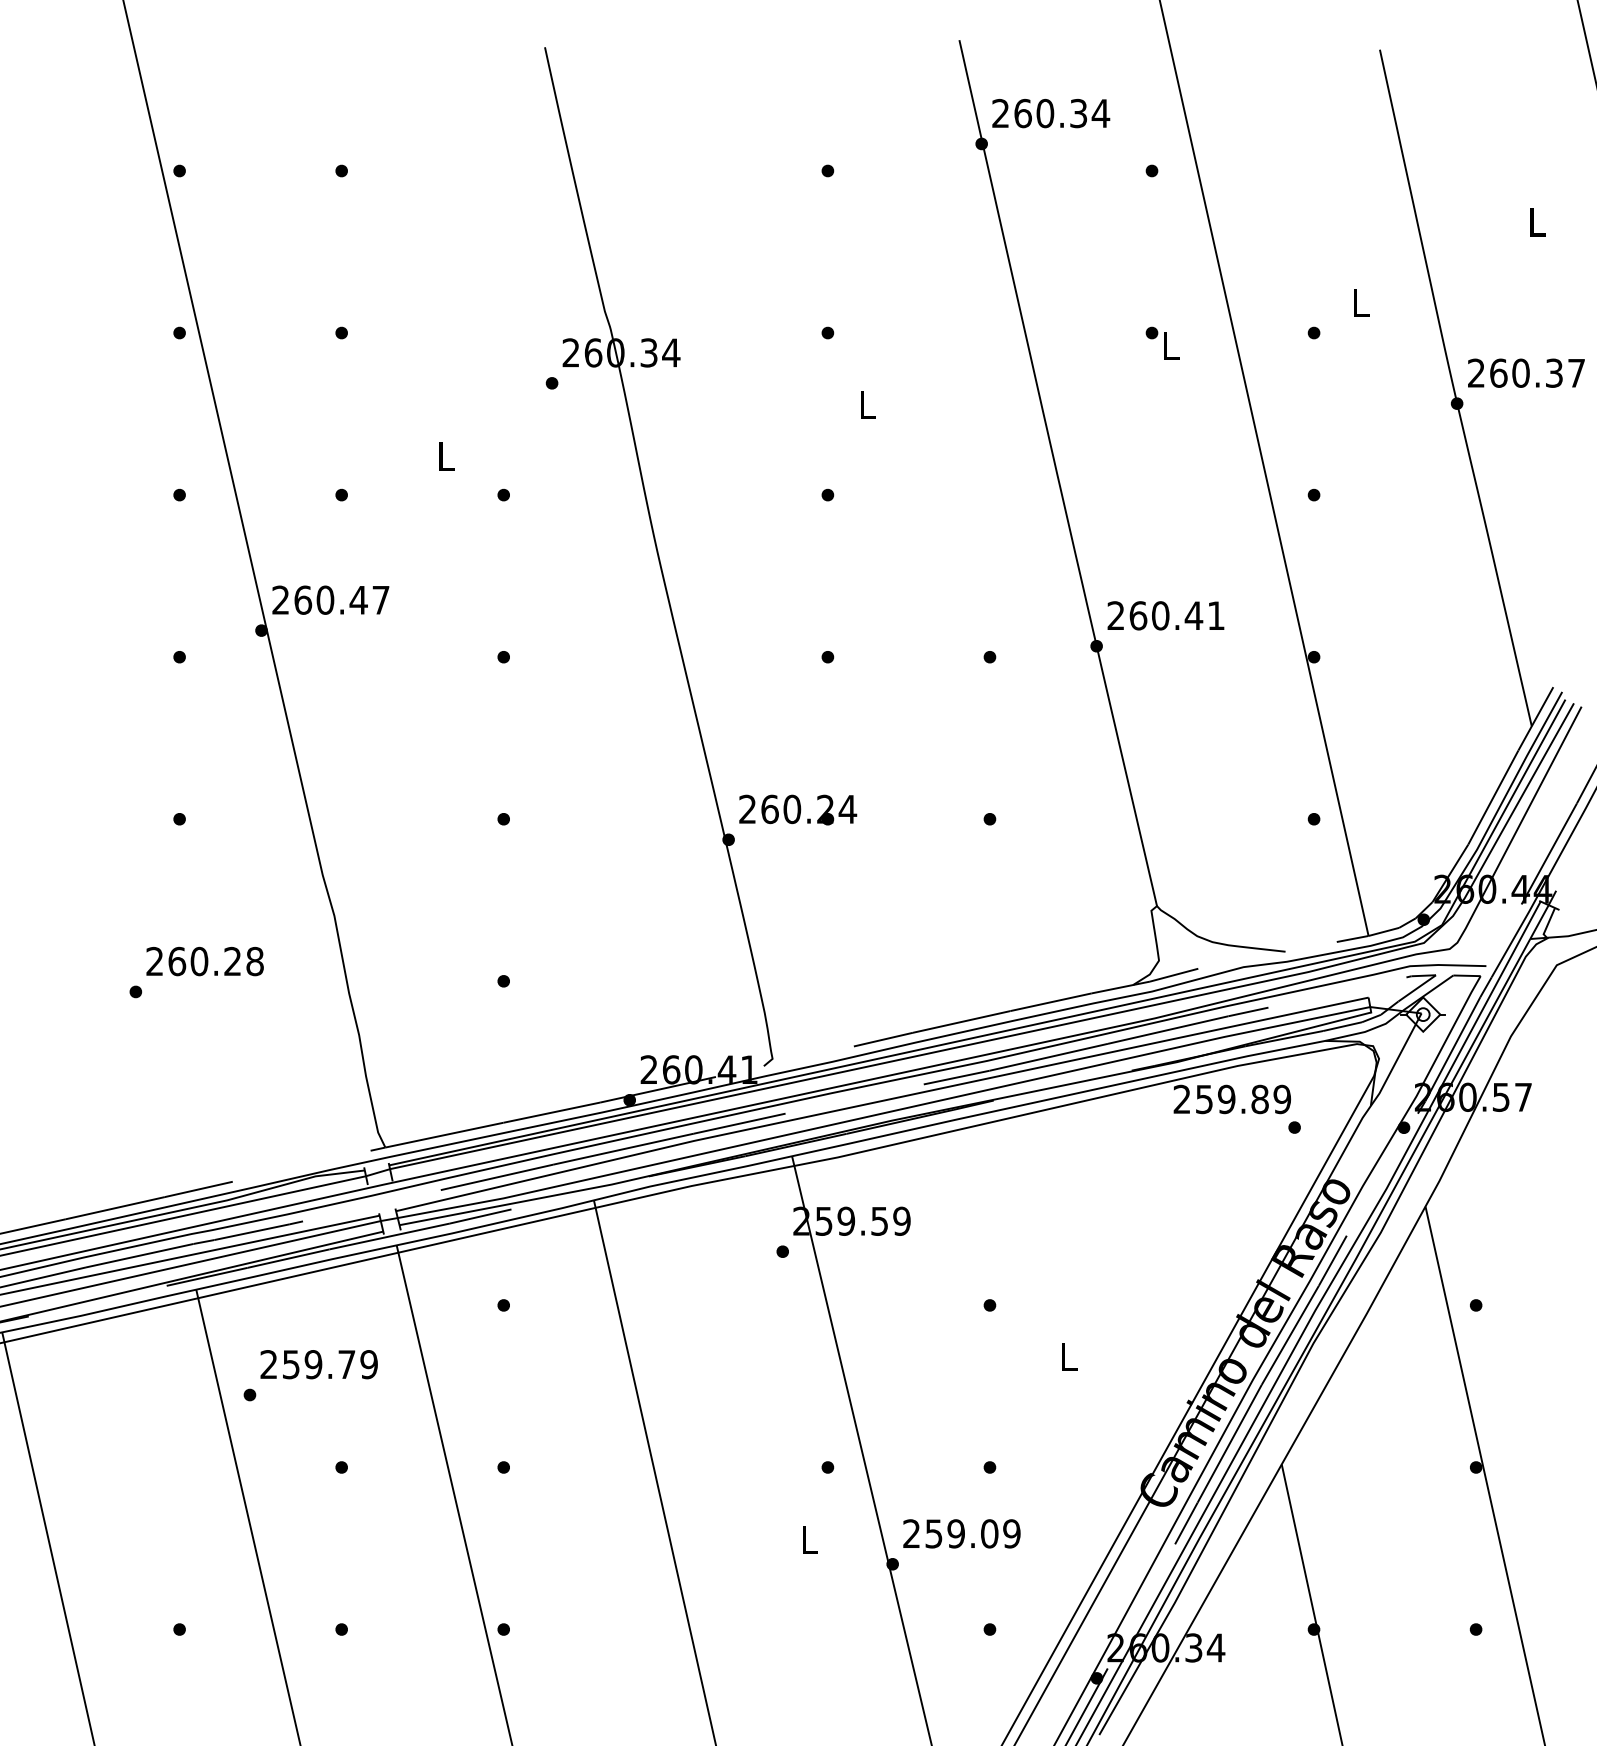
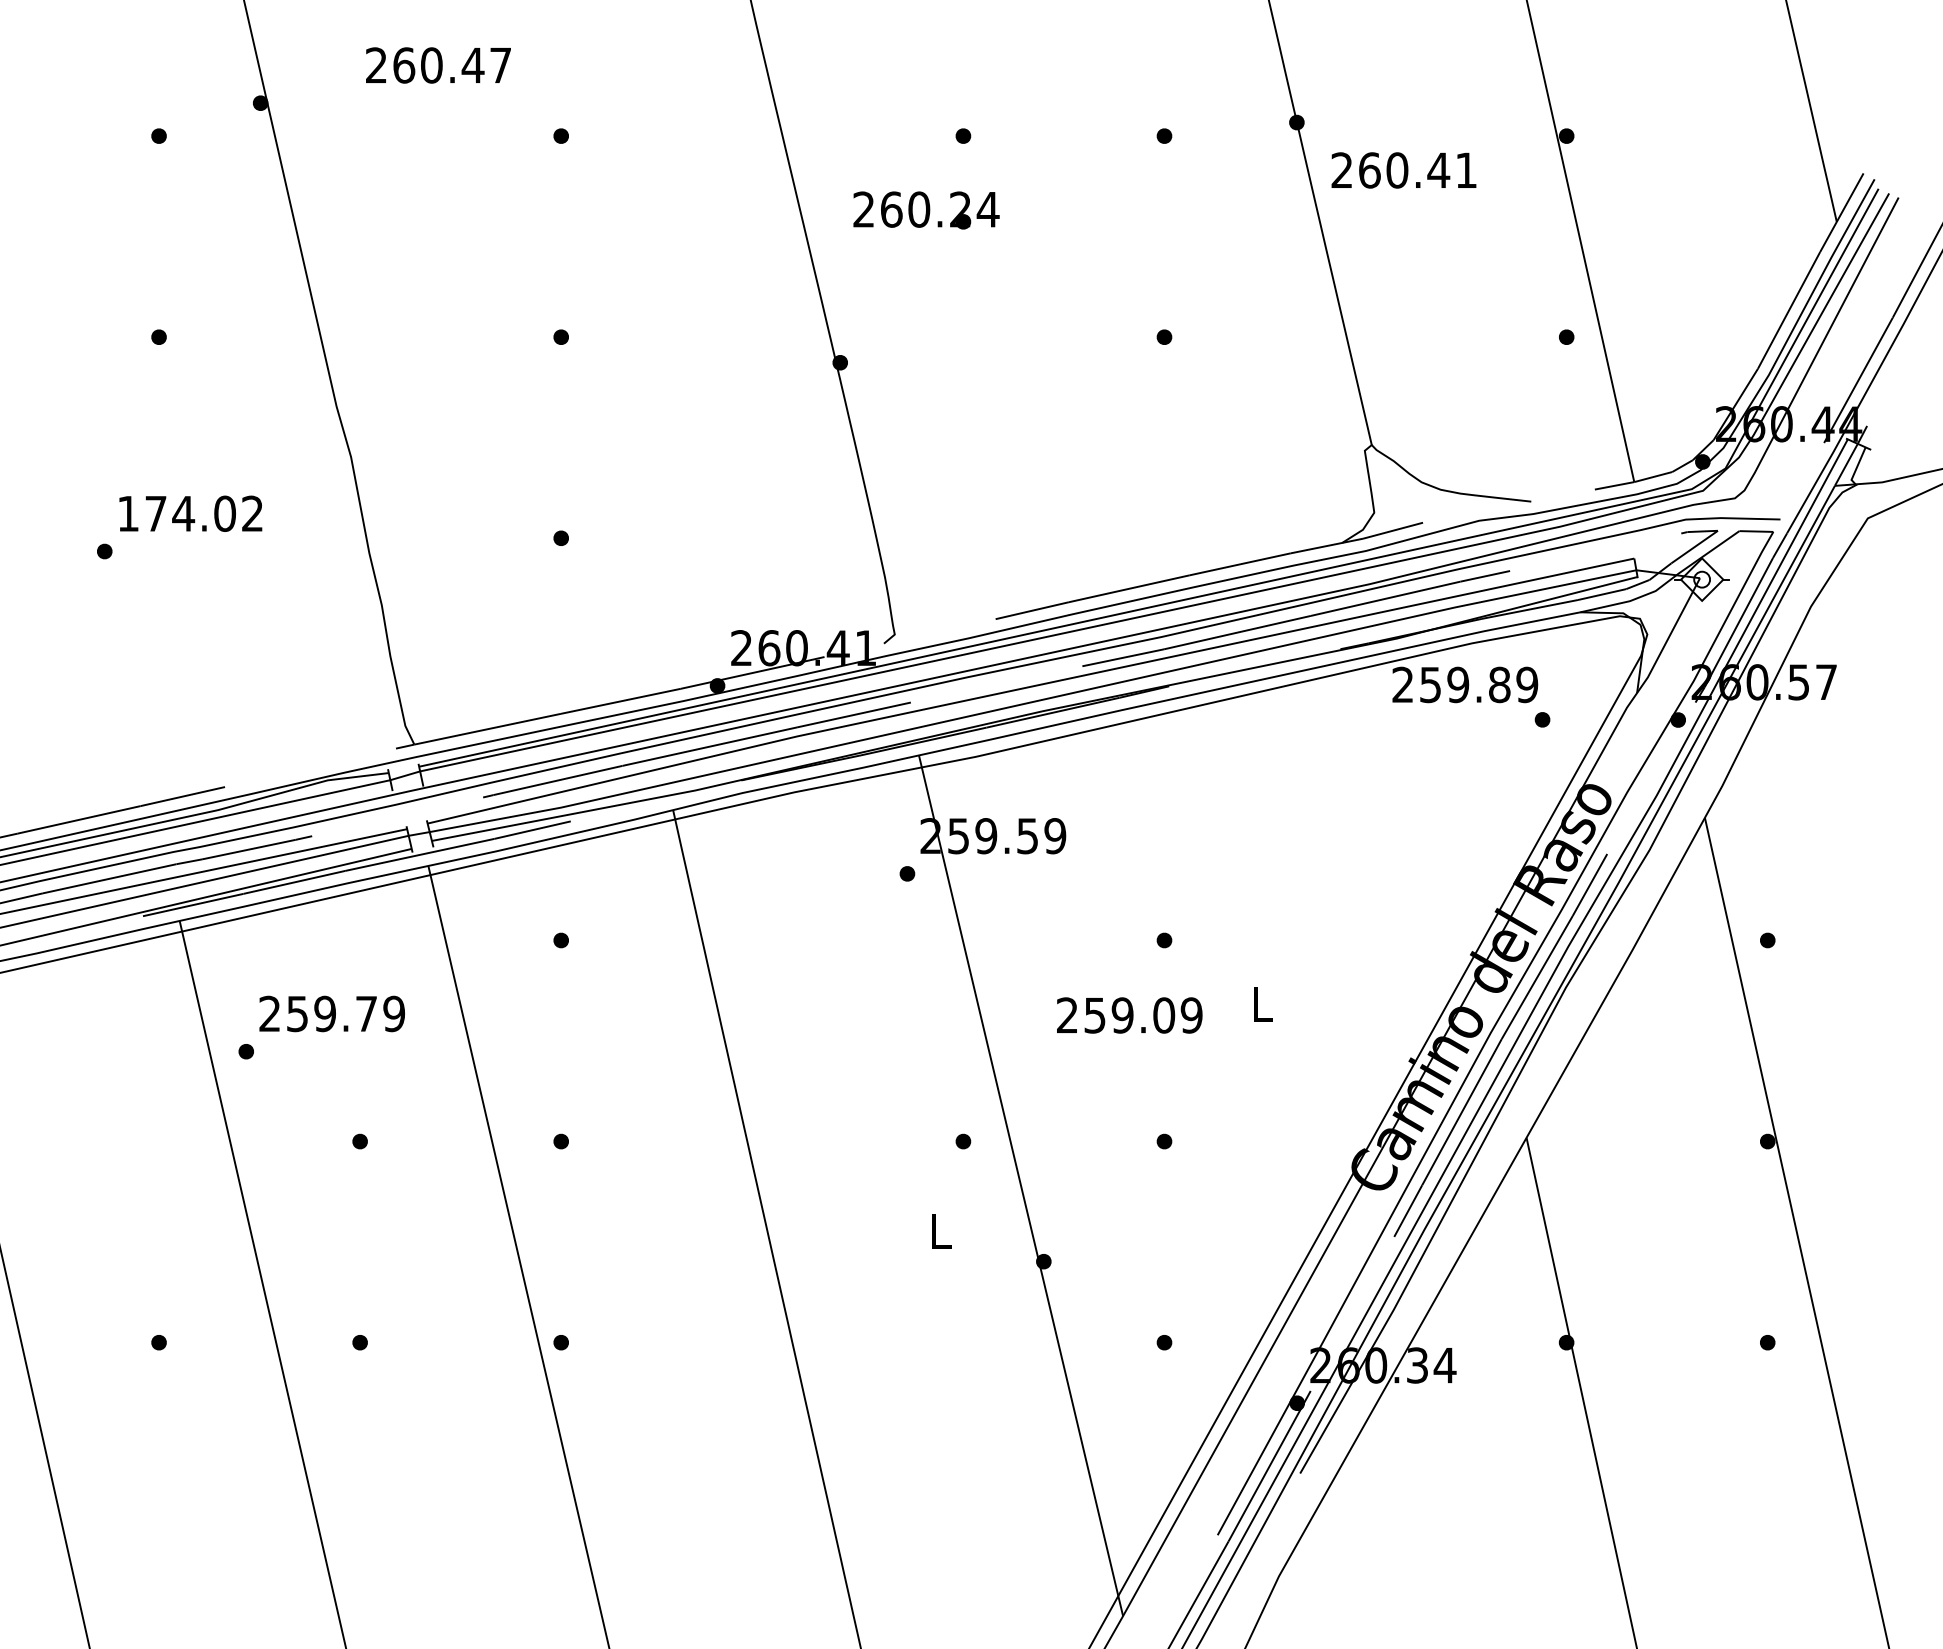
text: (330, 599) -> (438, 64), moved
text: (1165, 615) -> (1403, 170), moved
text: (798, 809) -> (926, 209), moved
text: (204, 961) -> (189, 513), 260.28 -> 174.02
text: (961, 1533) -> (1129, 1015), moved

